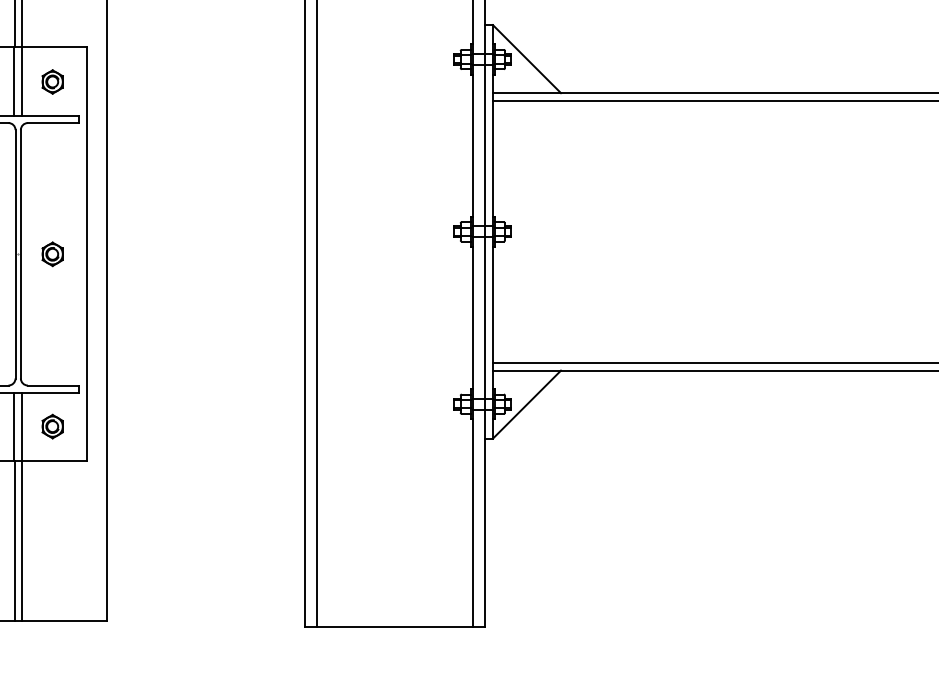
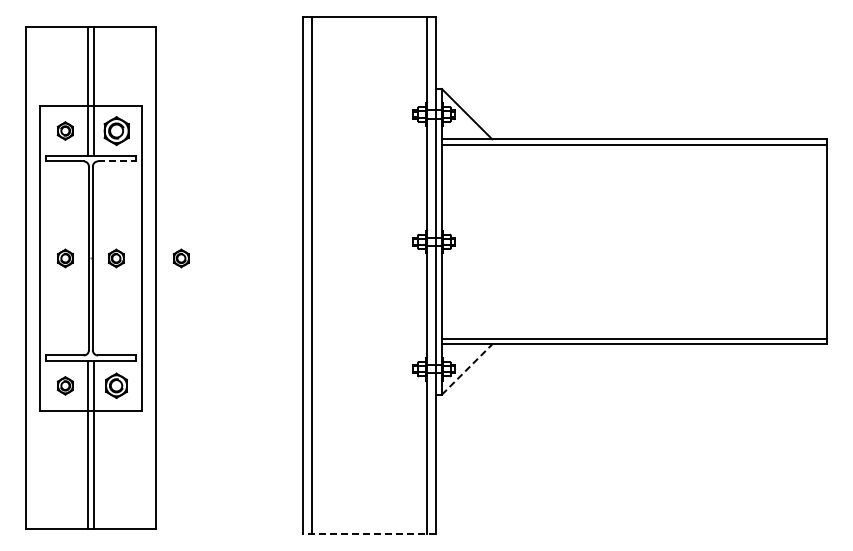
part: (51, 81) -> (115, 130), size x1.6
line: (54, 123) -> (117, 161), solid -> dashed
part: (140, 254) -> (181, 258), added
line: (527, 404) -> (467, 369), solid -> dashed
part: (51, 426) -> (115, 385), size x1.4
line: (393, 627) -> (368, 534), solid -> dashed

